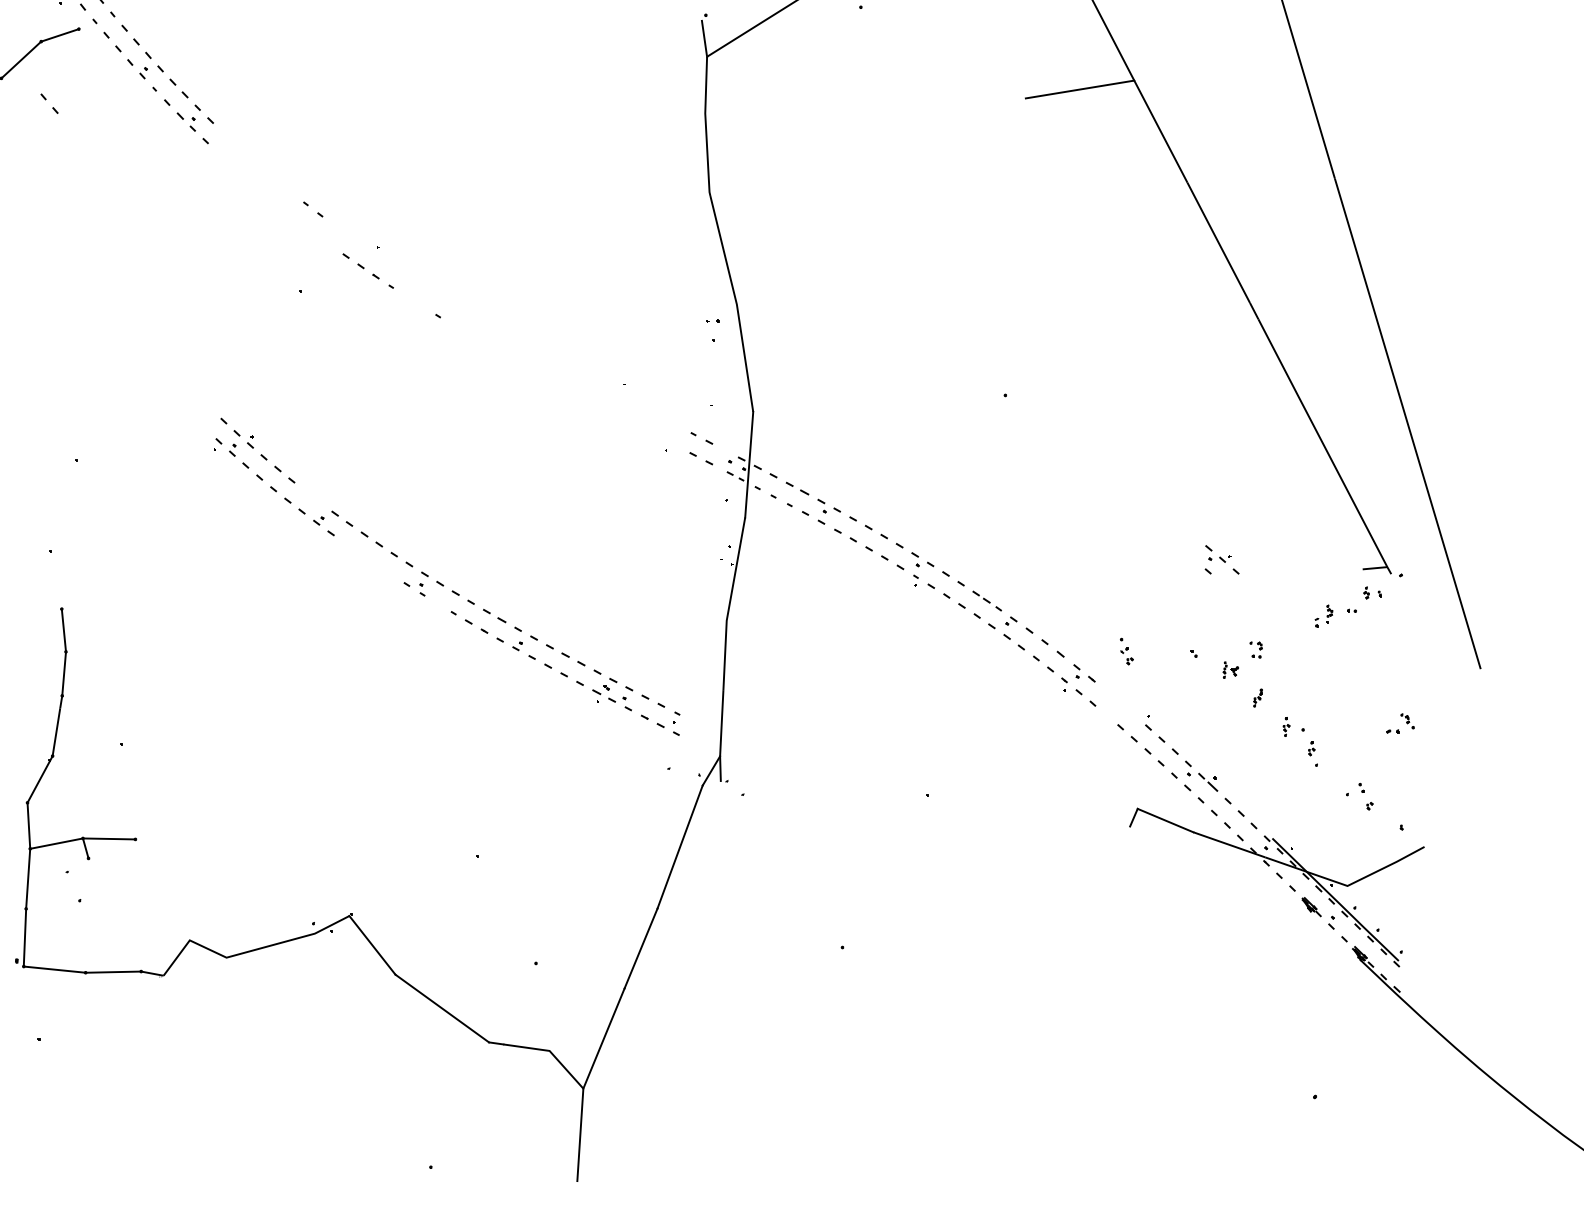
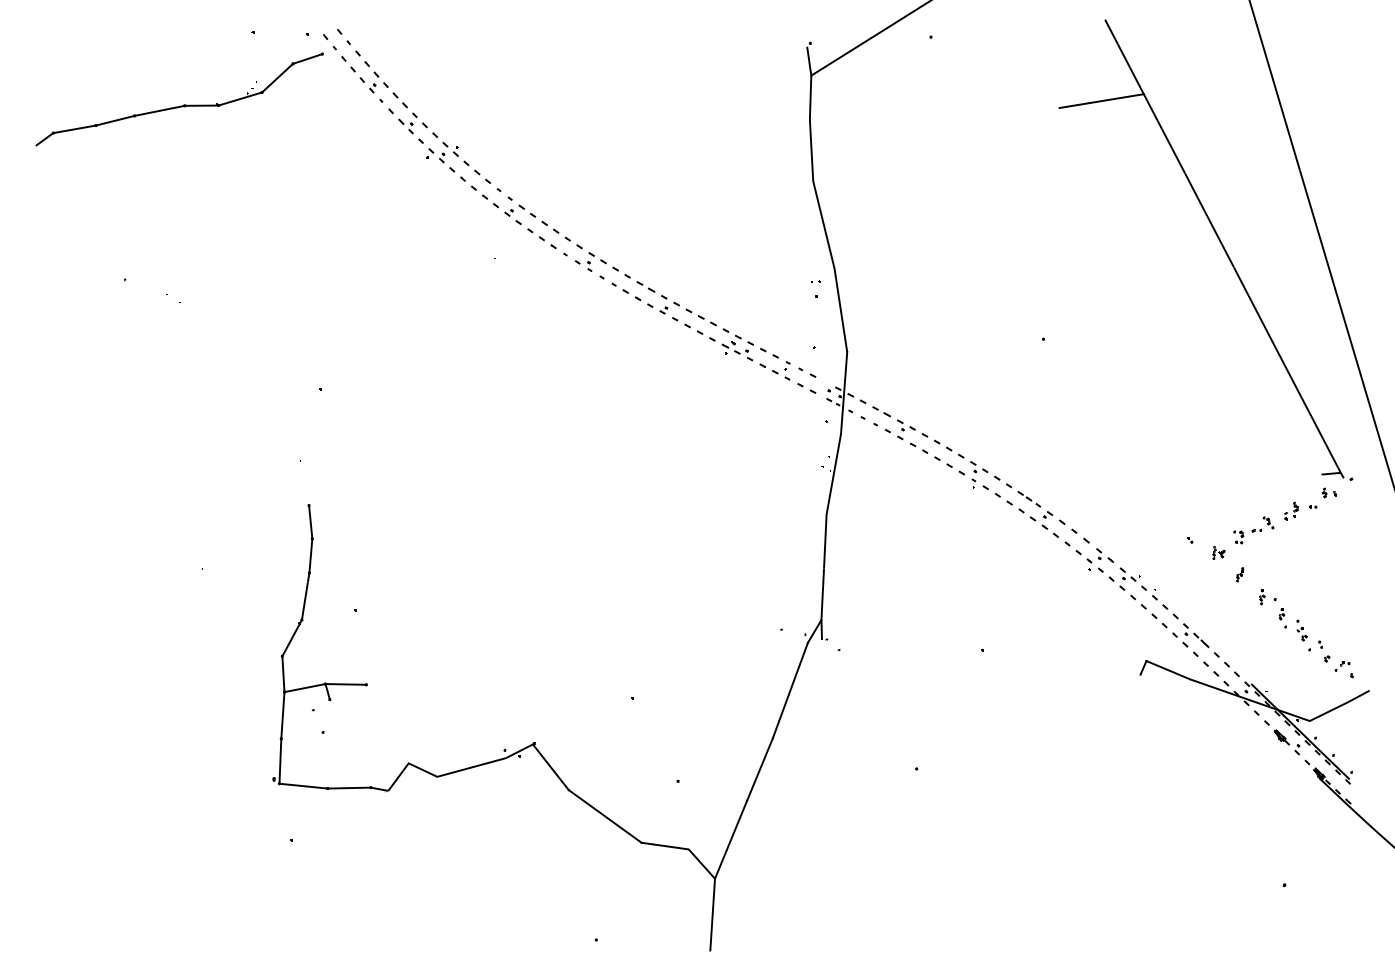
part: (49, 104) -> (299, 112), removed
part: (1221, 558) -> (1132, 578), moved
part: (446, 576) -> (608, 256), moved
part: (1126, 651) -> (1301, 630), moved
part: (1399, 723) -> (1262, 524), moved
part: (1389, 815) -> (1342, 666), added

